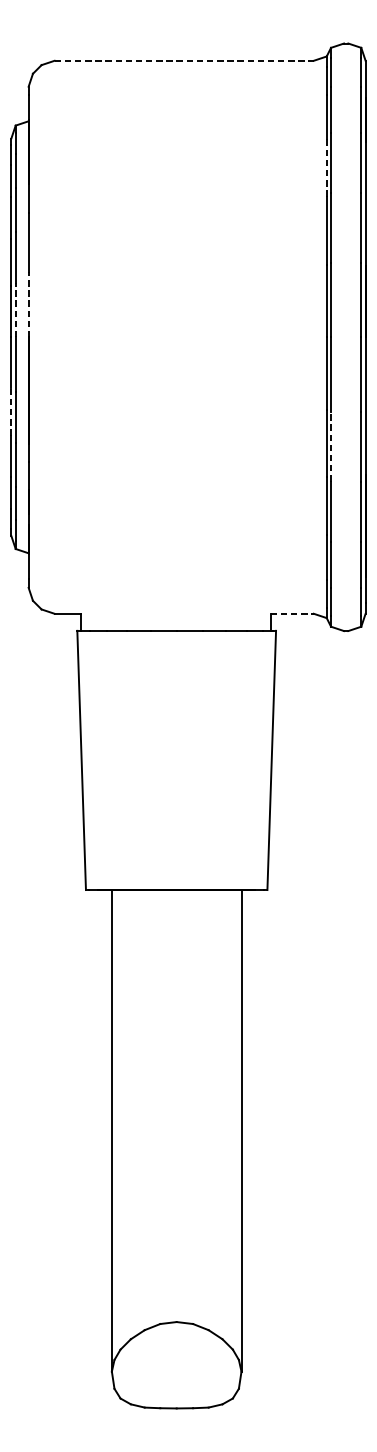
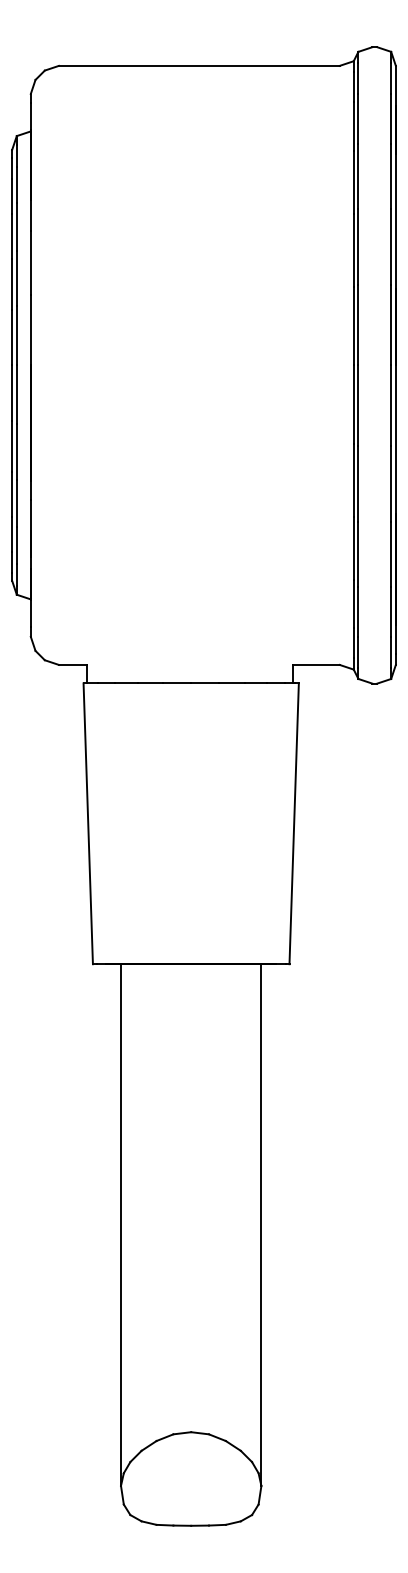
line: (184, 60) -> (199, 65), dashed -> solid
line: (326, 168) -> (353, 182), dashed -> solid
line: (28, 304) -> (30, 329), dashed -> solid
line: (15, 309) -> (16, 335), dashed -> solid
line: (11, 412) -> (12, 446), dashed -> solid
line: (331, 446) -> (358, 483), dashed -> solid
line: (292, 613) -> (316, 664), dashed -> solid

